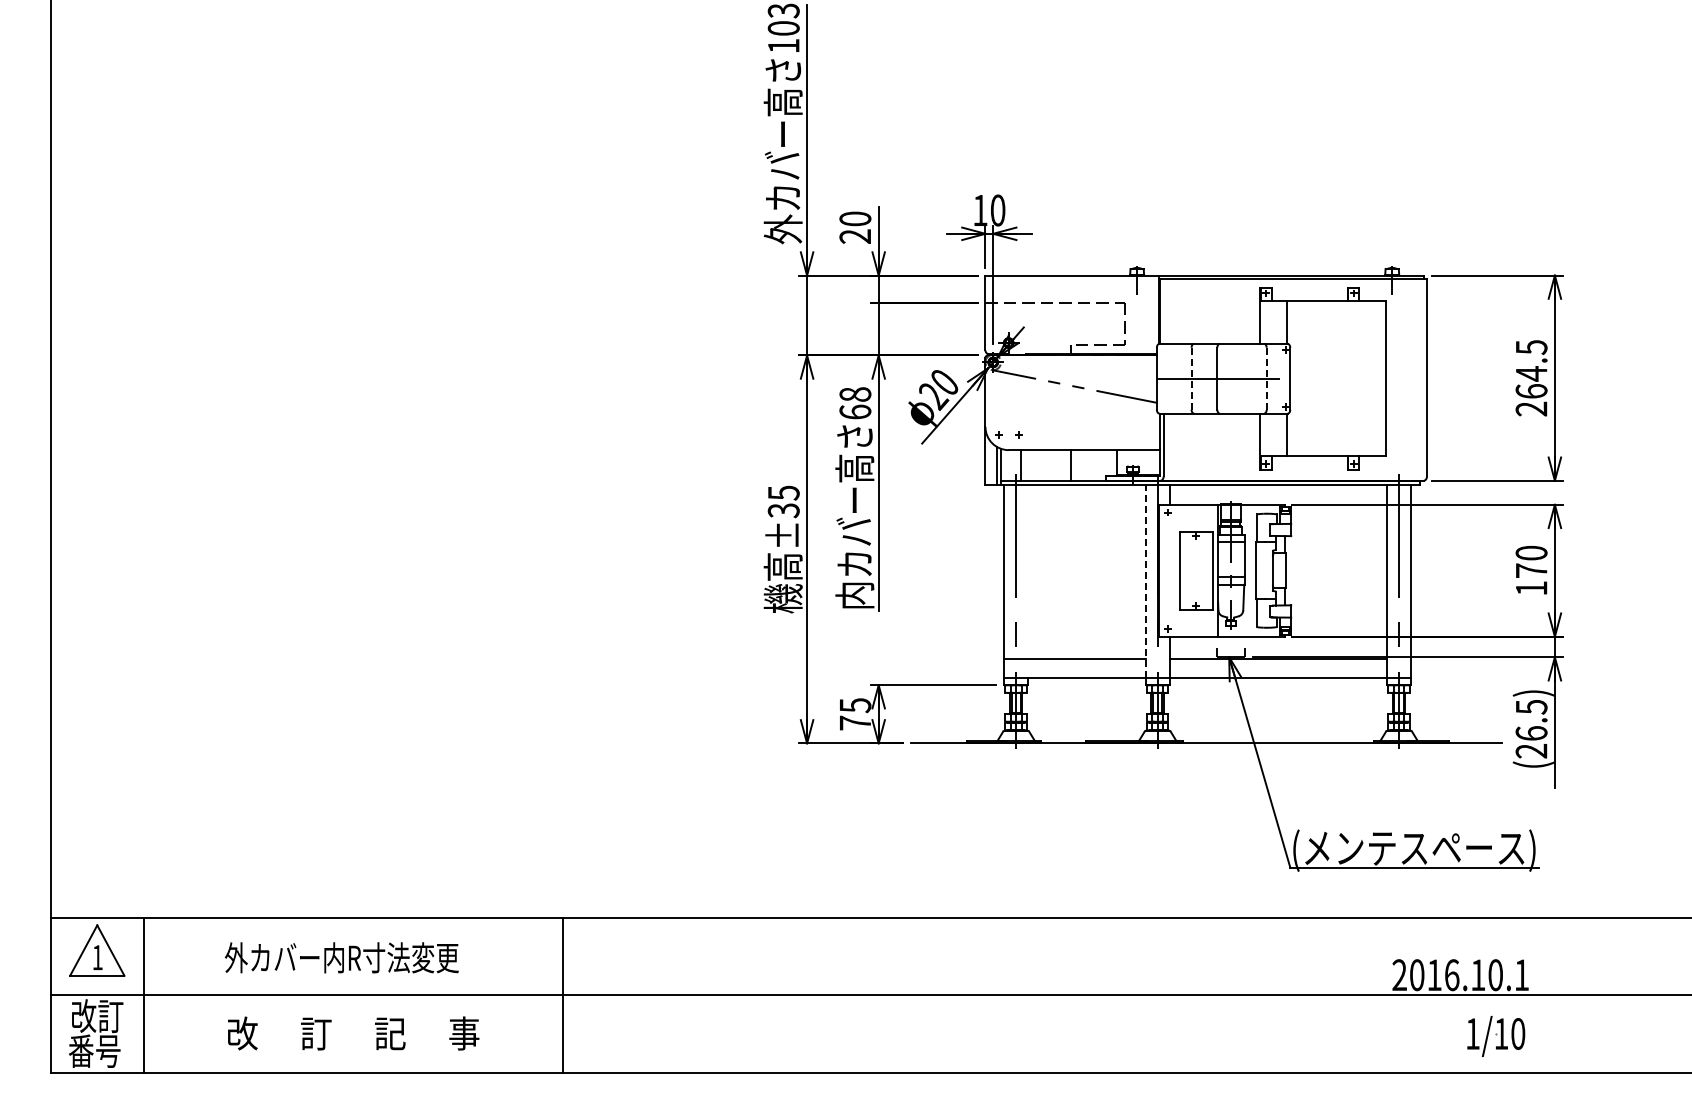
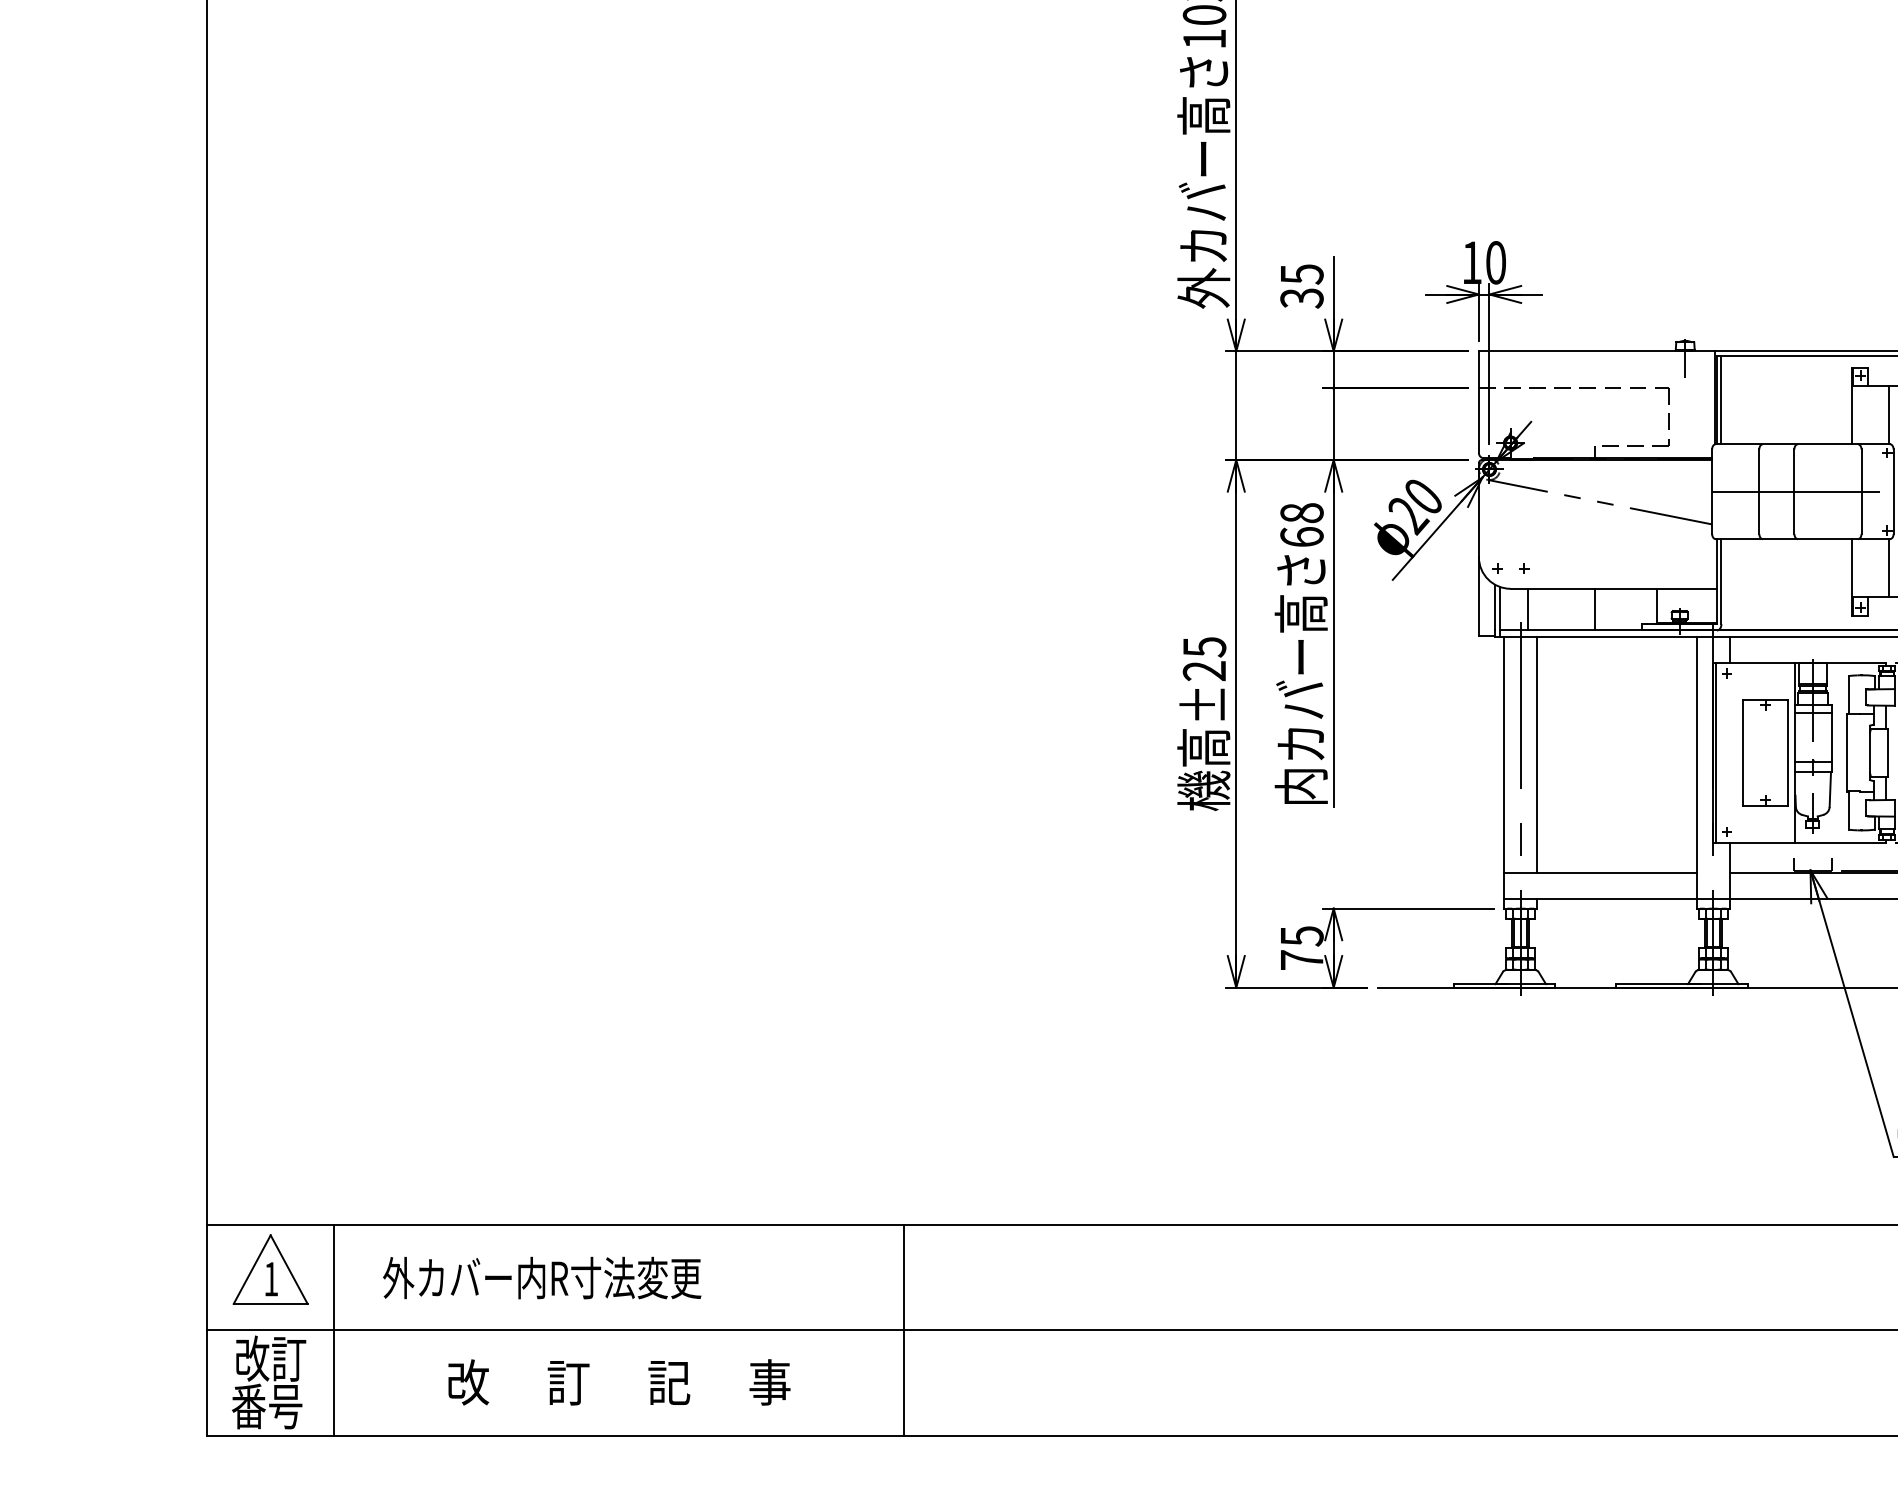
text: (855, 227) -> (1302, 285), 20 -> 35
line: (1163, 311) -> (1721, 400), added
line: (1266, 378) -> (1861, 491), dashed -> solid
line: (1191, 379) -> (1759, 492), dashed -> solid
text: (783, 510) -> (1204, 670), ±35 -> ±25
line: (1028, 571) -> (1537, 753), added
line: (1145, 581) -> (1696, 767), dashed -> solid
text: (341, 957) -> (541, 1277), moved

